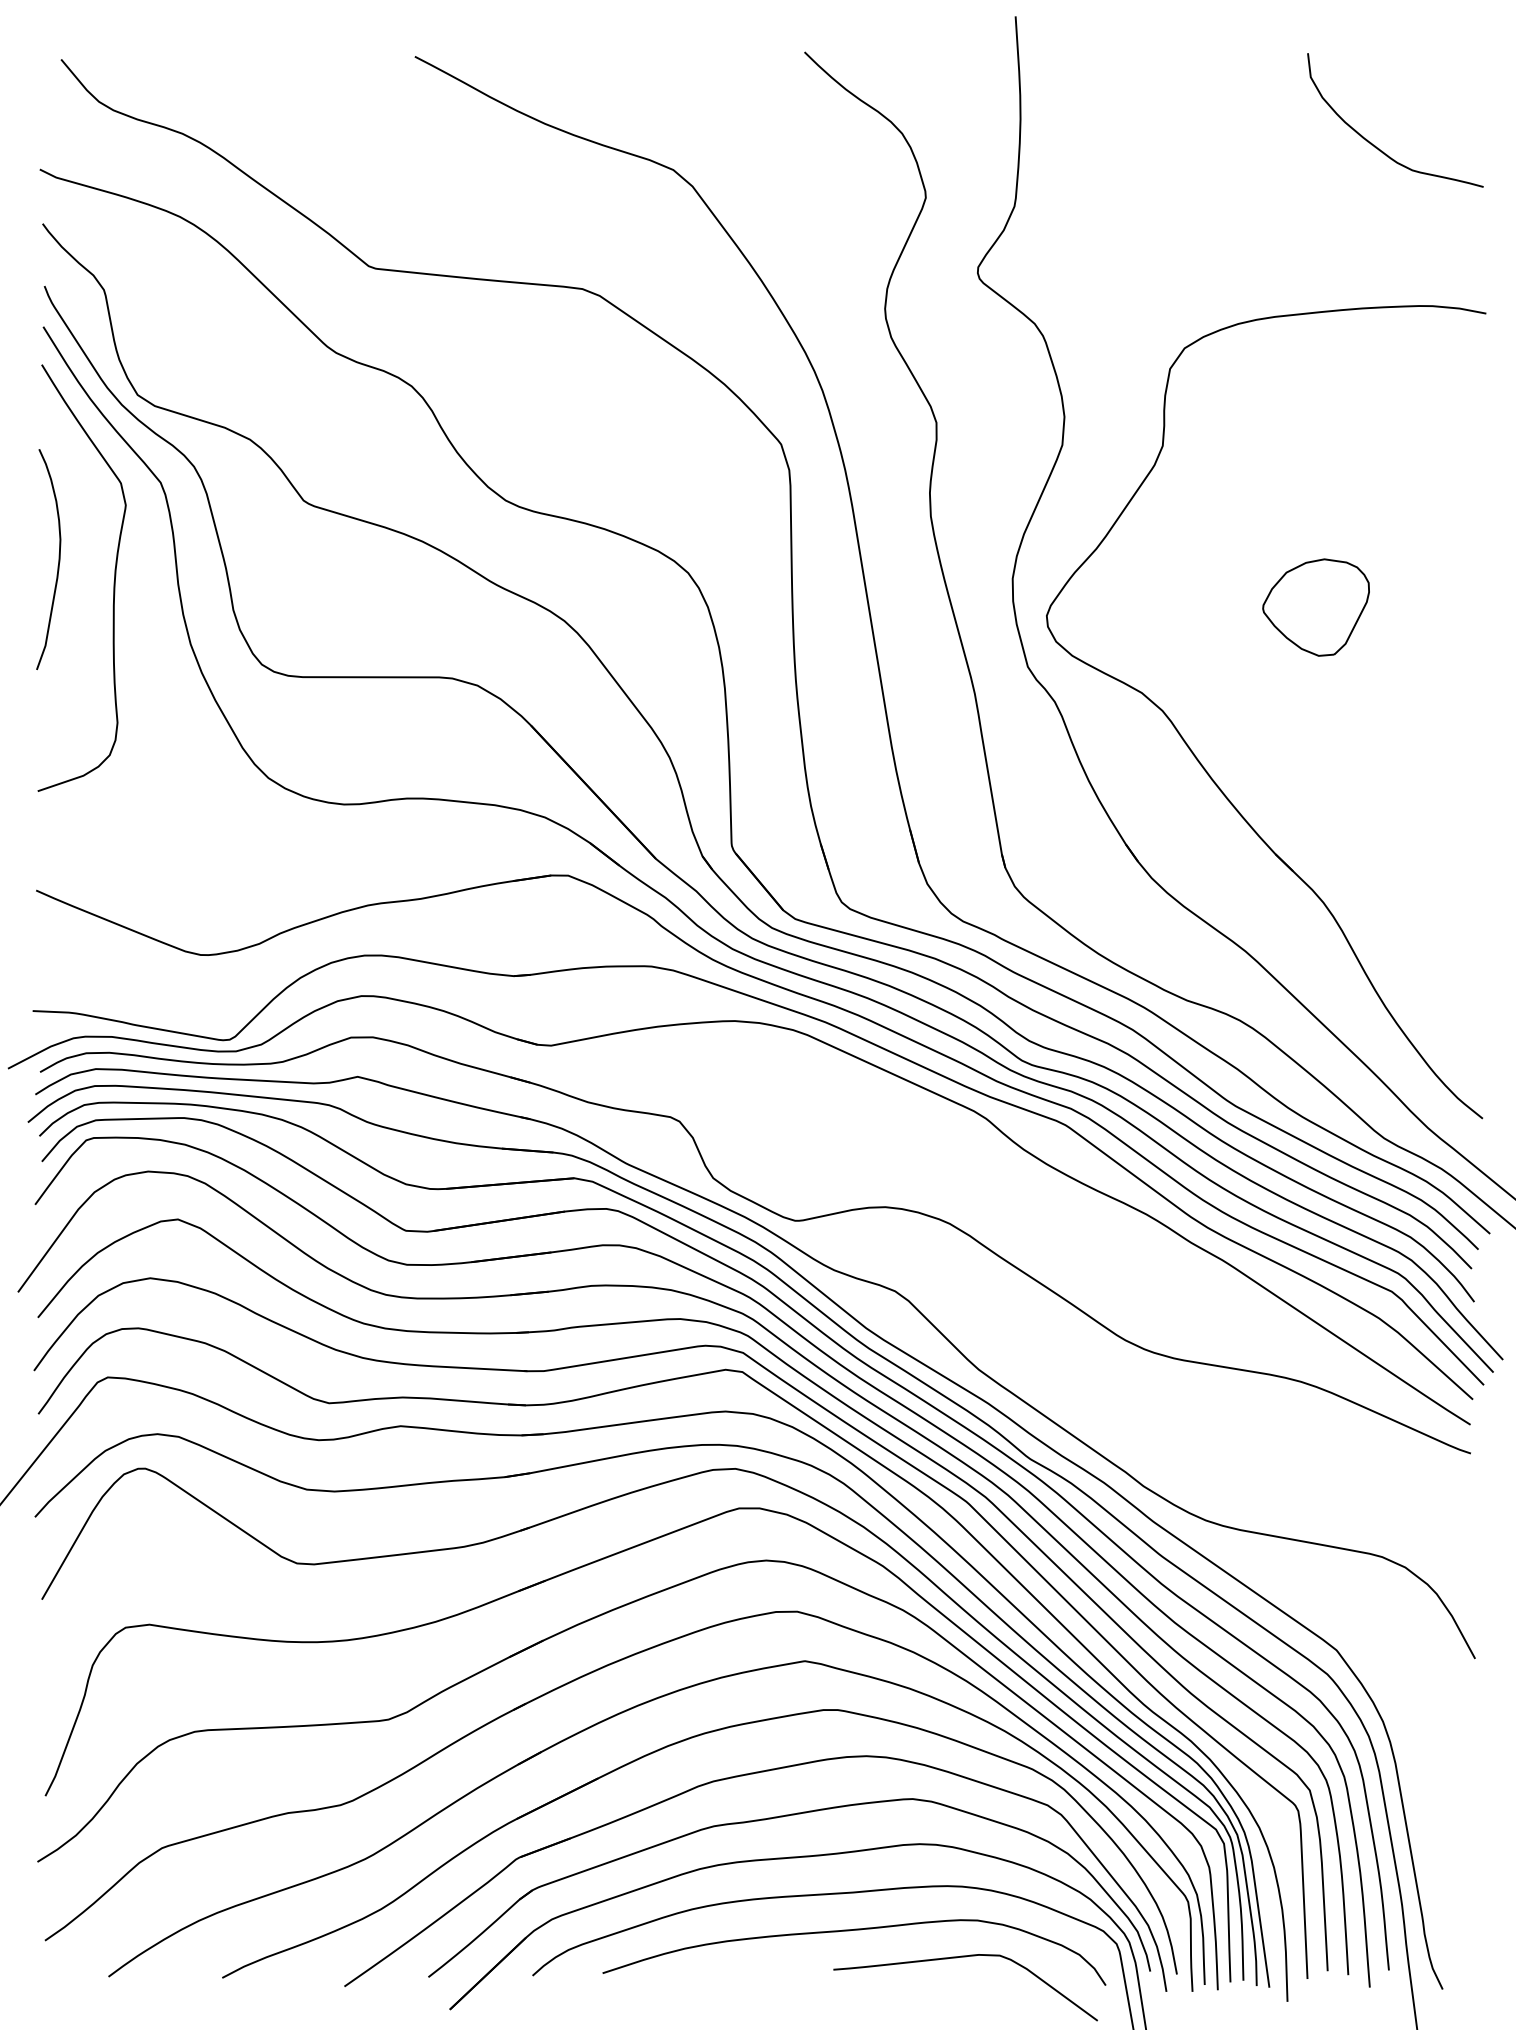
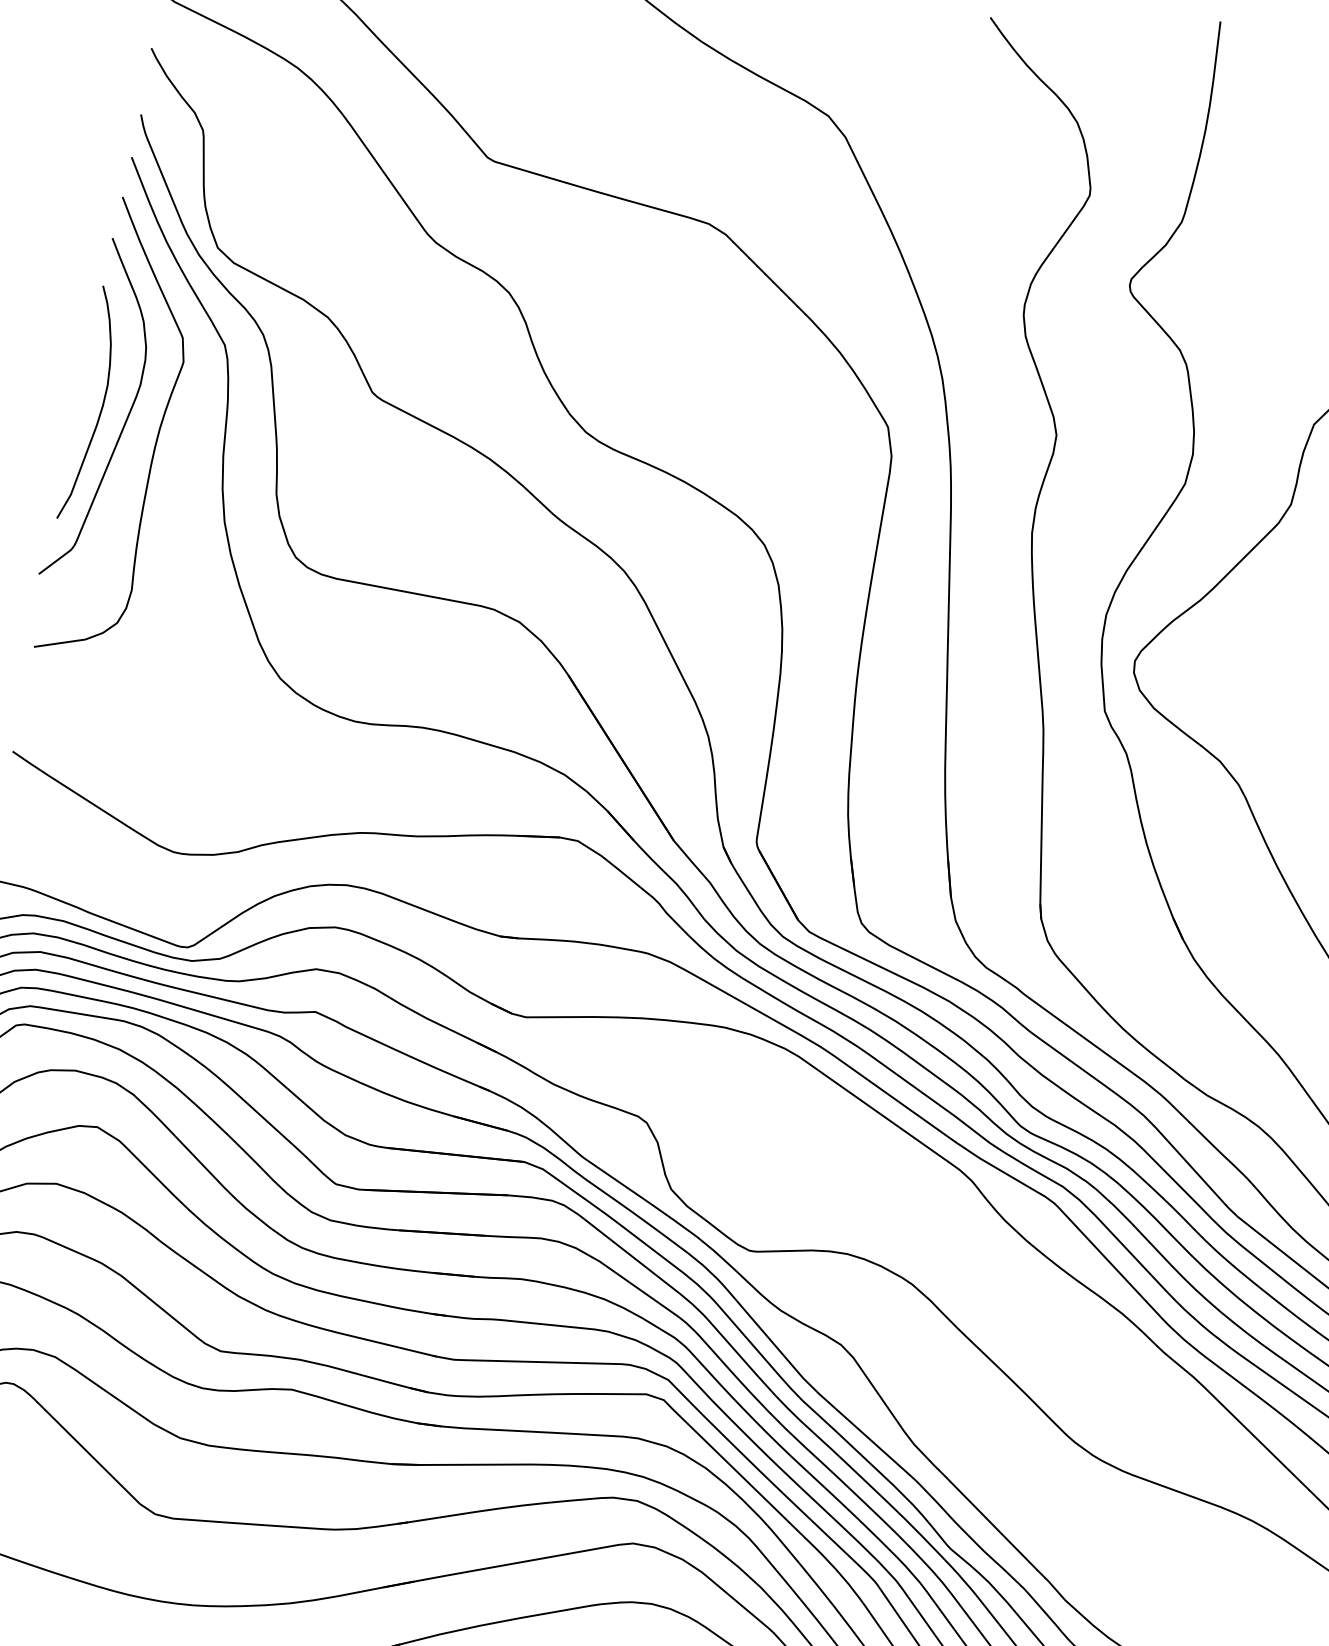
curve: (82, 568) -> (125, 420), added

